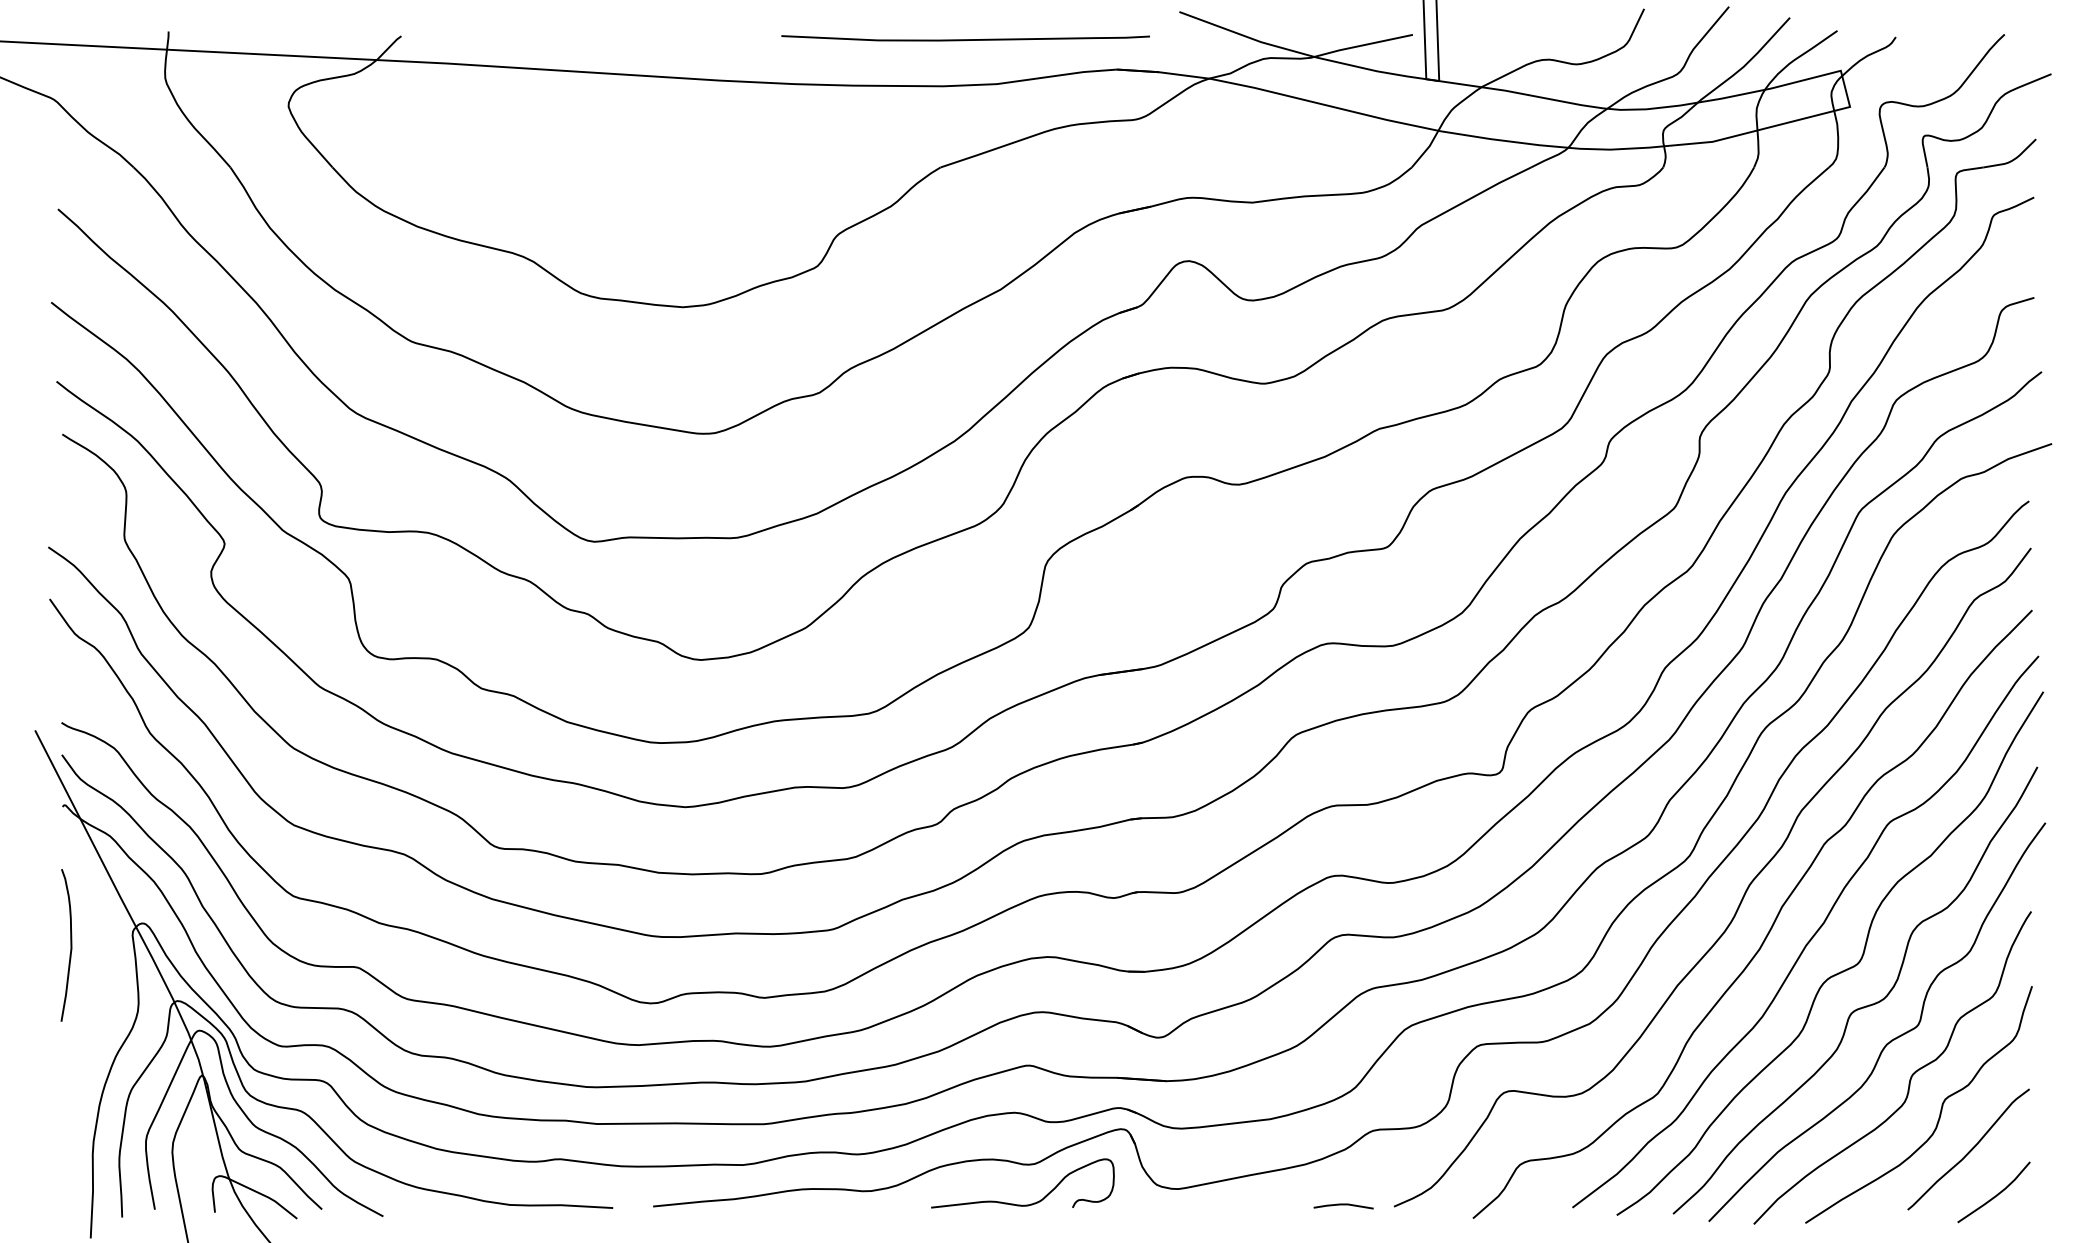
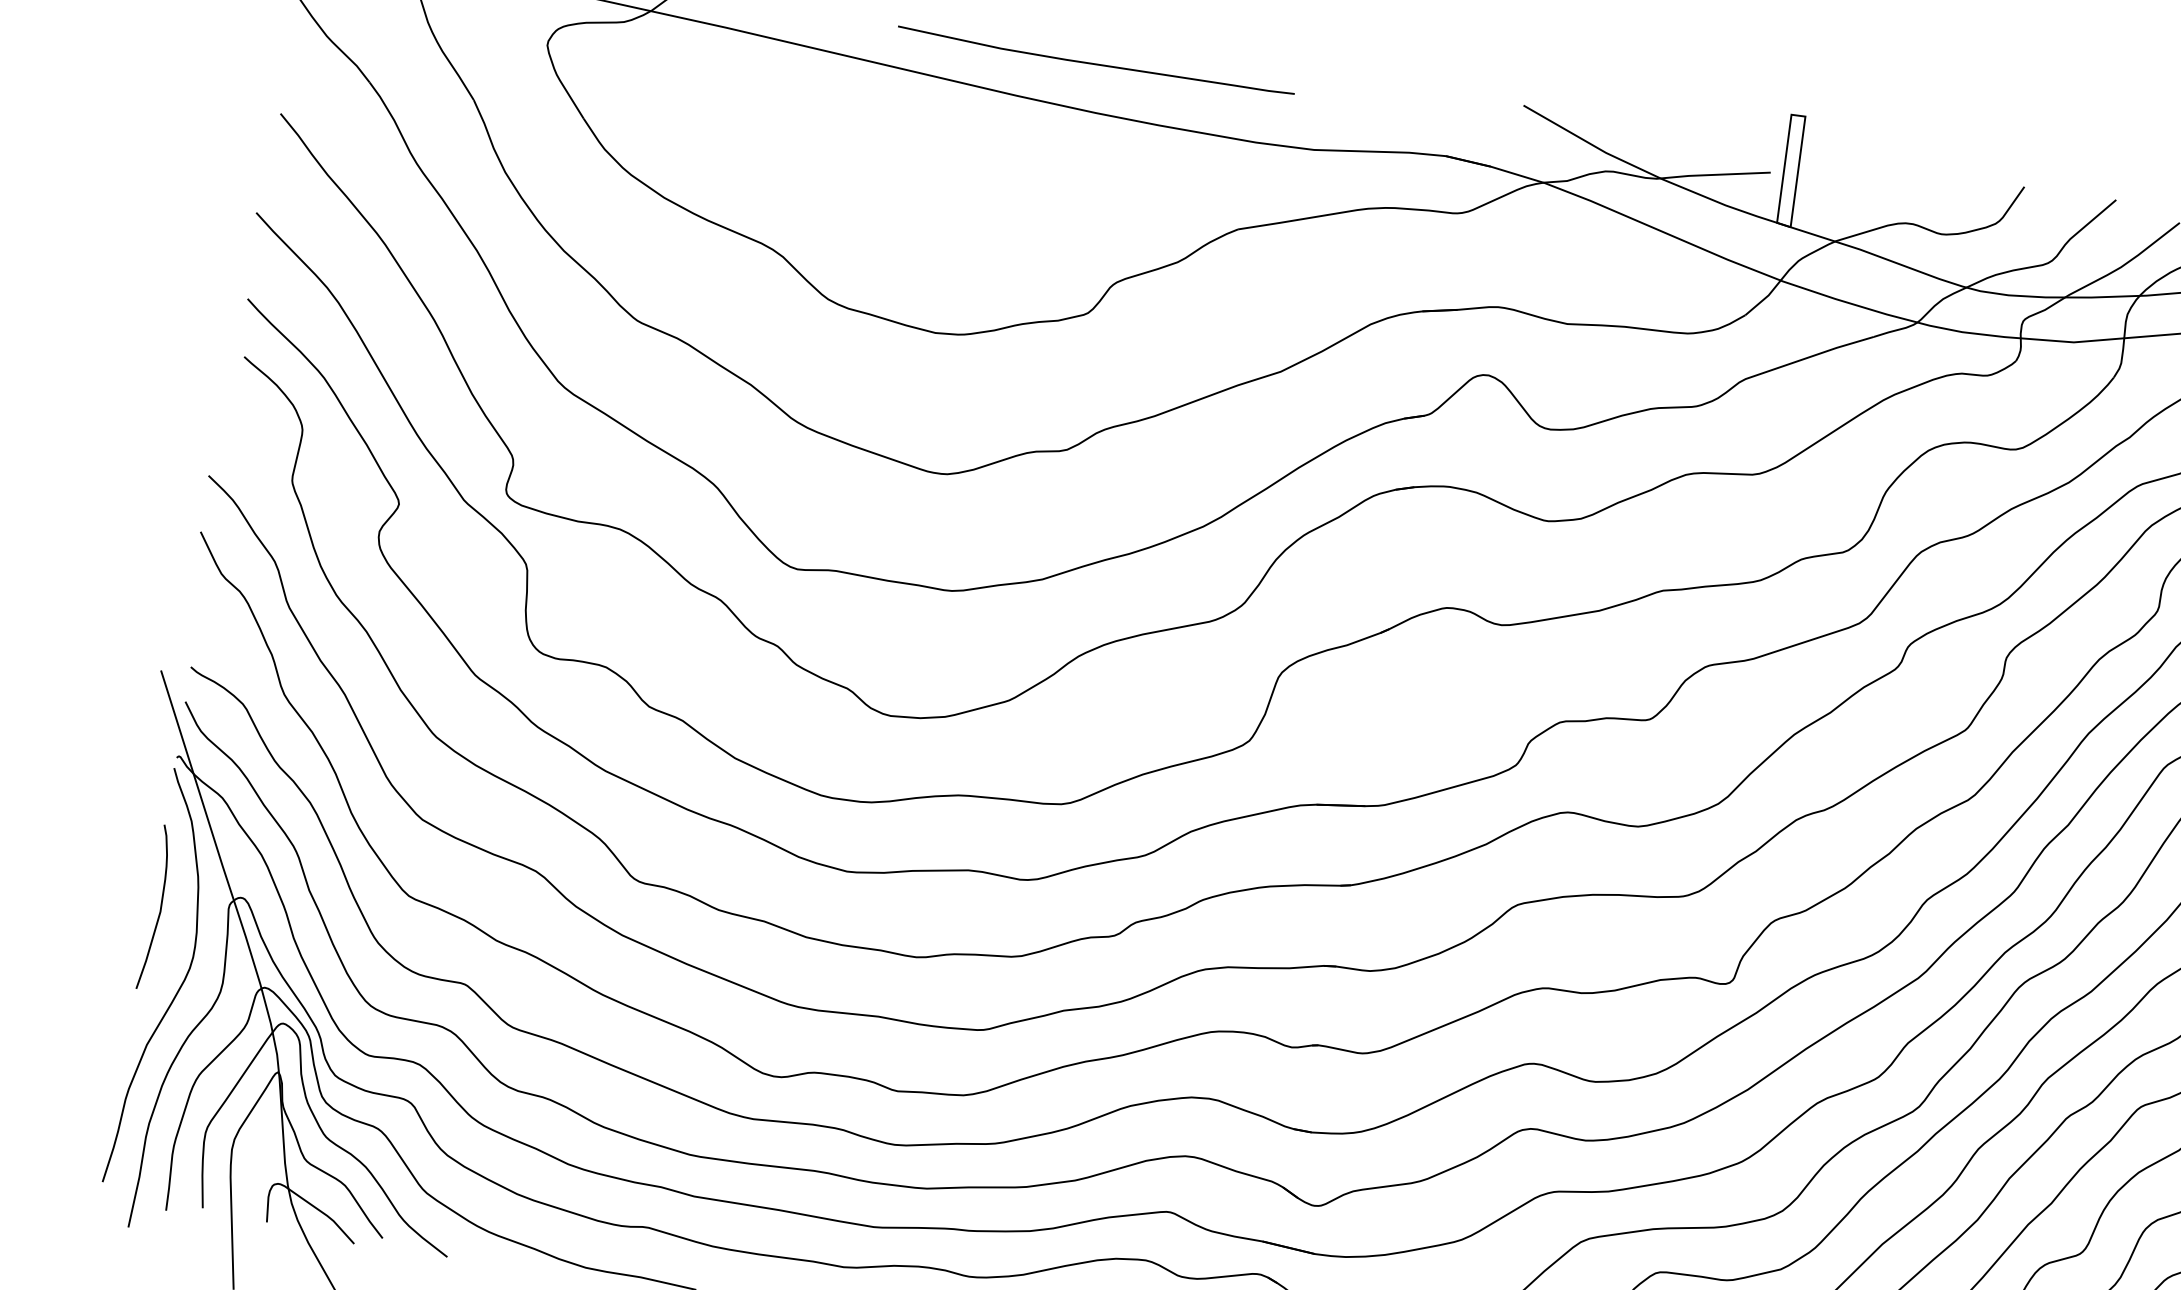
curve: (965, 39) -> (1095, 63), moved
curve: (99, 1014) -> (178, 988), added

